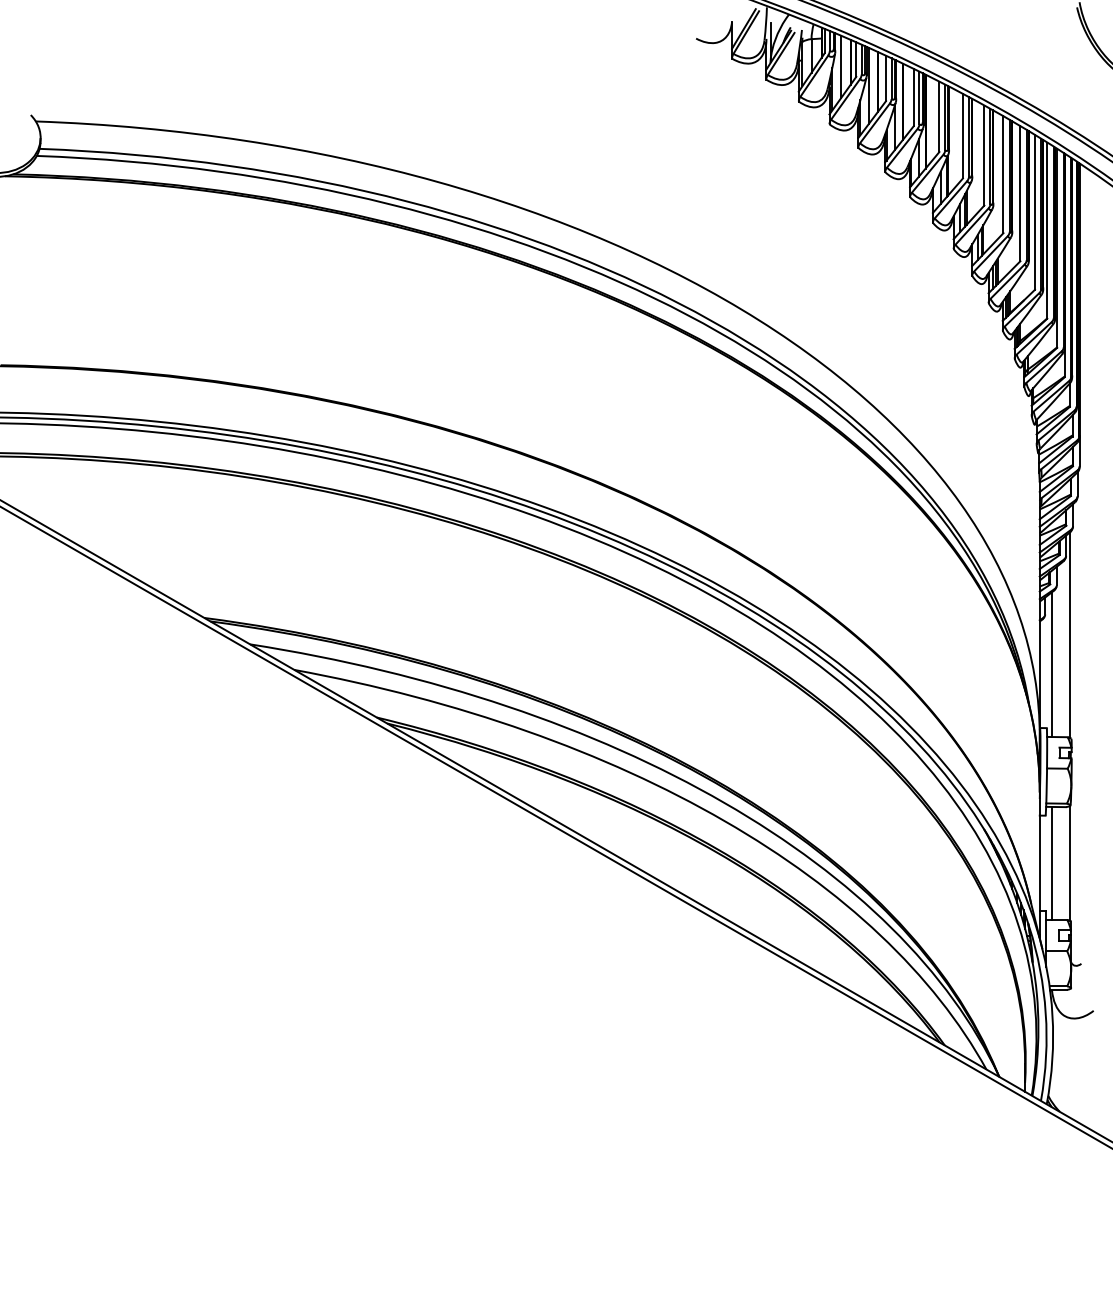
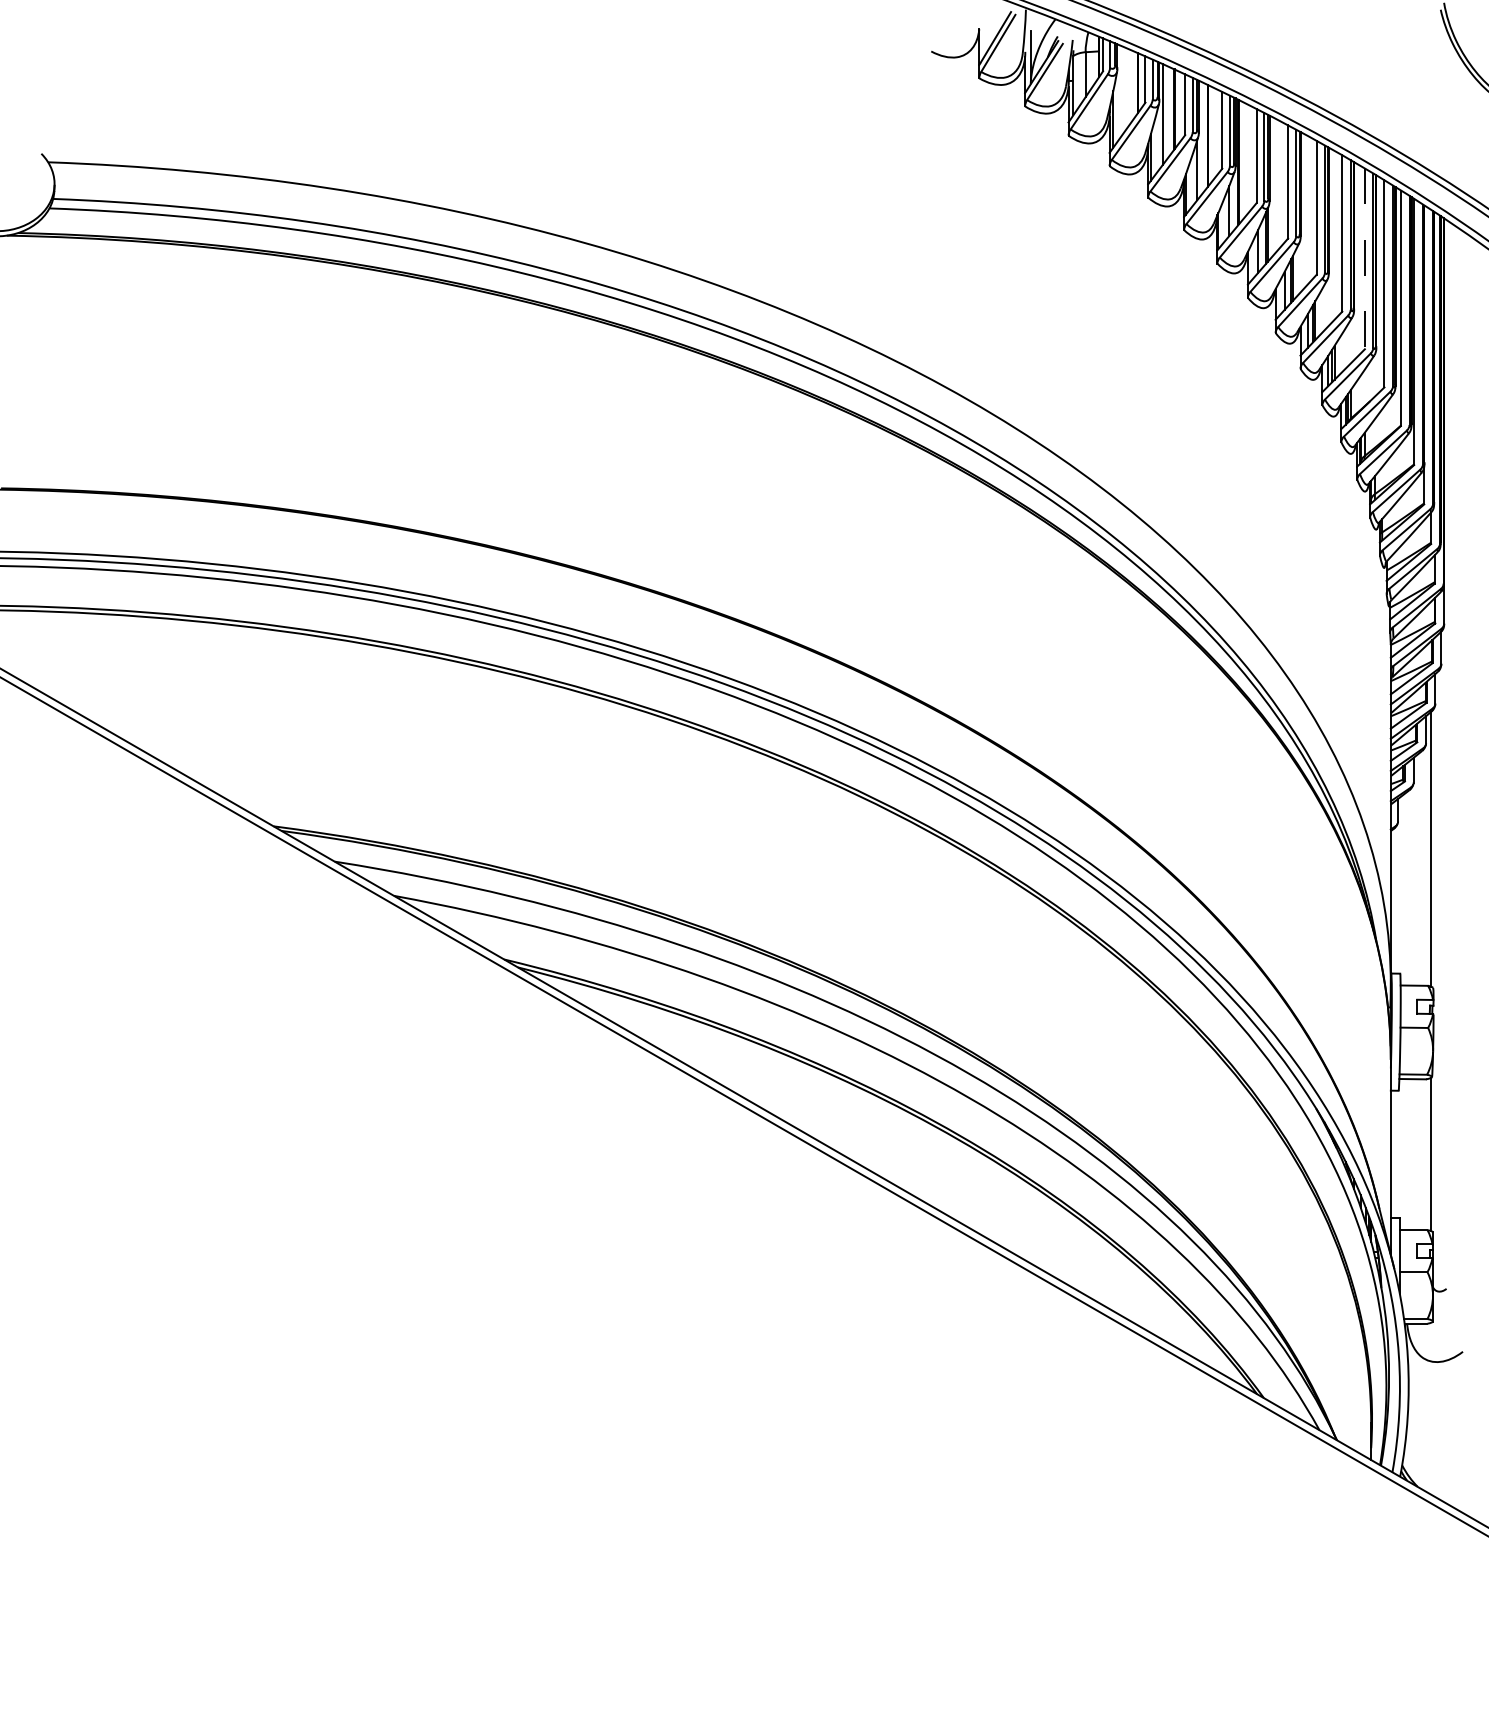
line: (841, 66) -> (1125, 88), removed
line: (1020, 194) -> (1364, 259), solid -> dashed
line: (1051, 664) -> (1406, 888), removed
line: (1051, 863) -> (1406, 1154), removed

